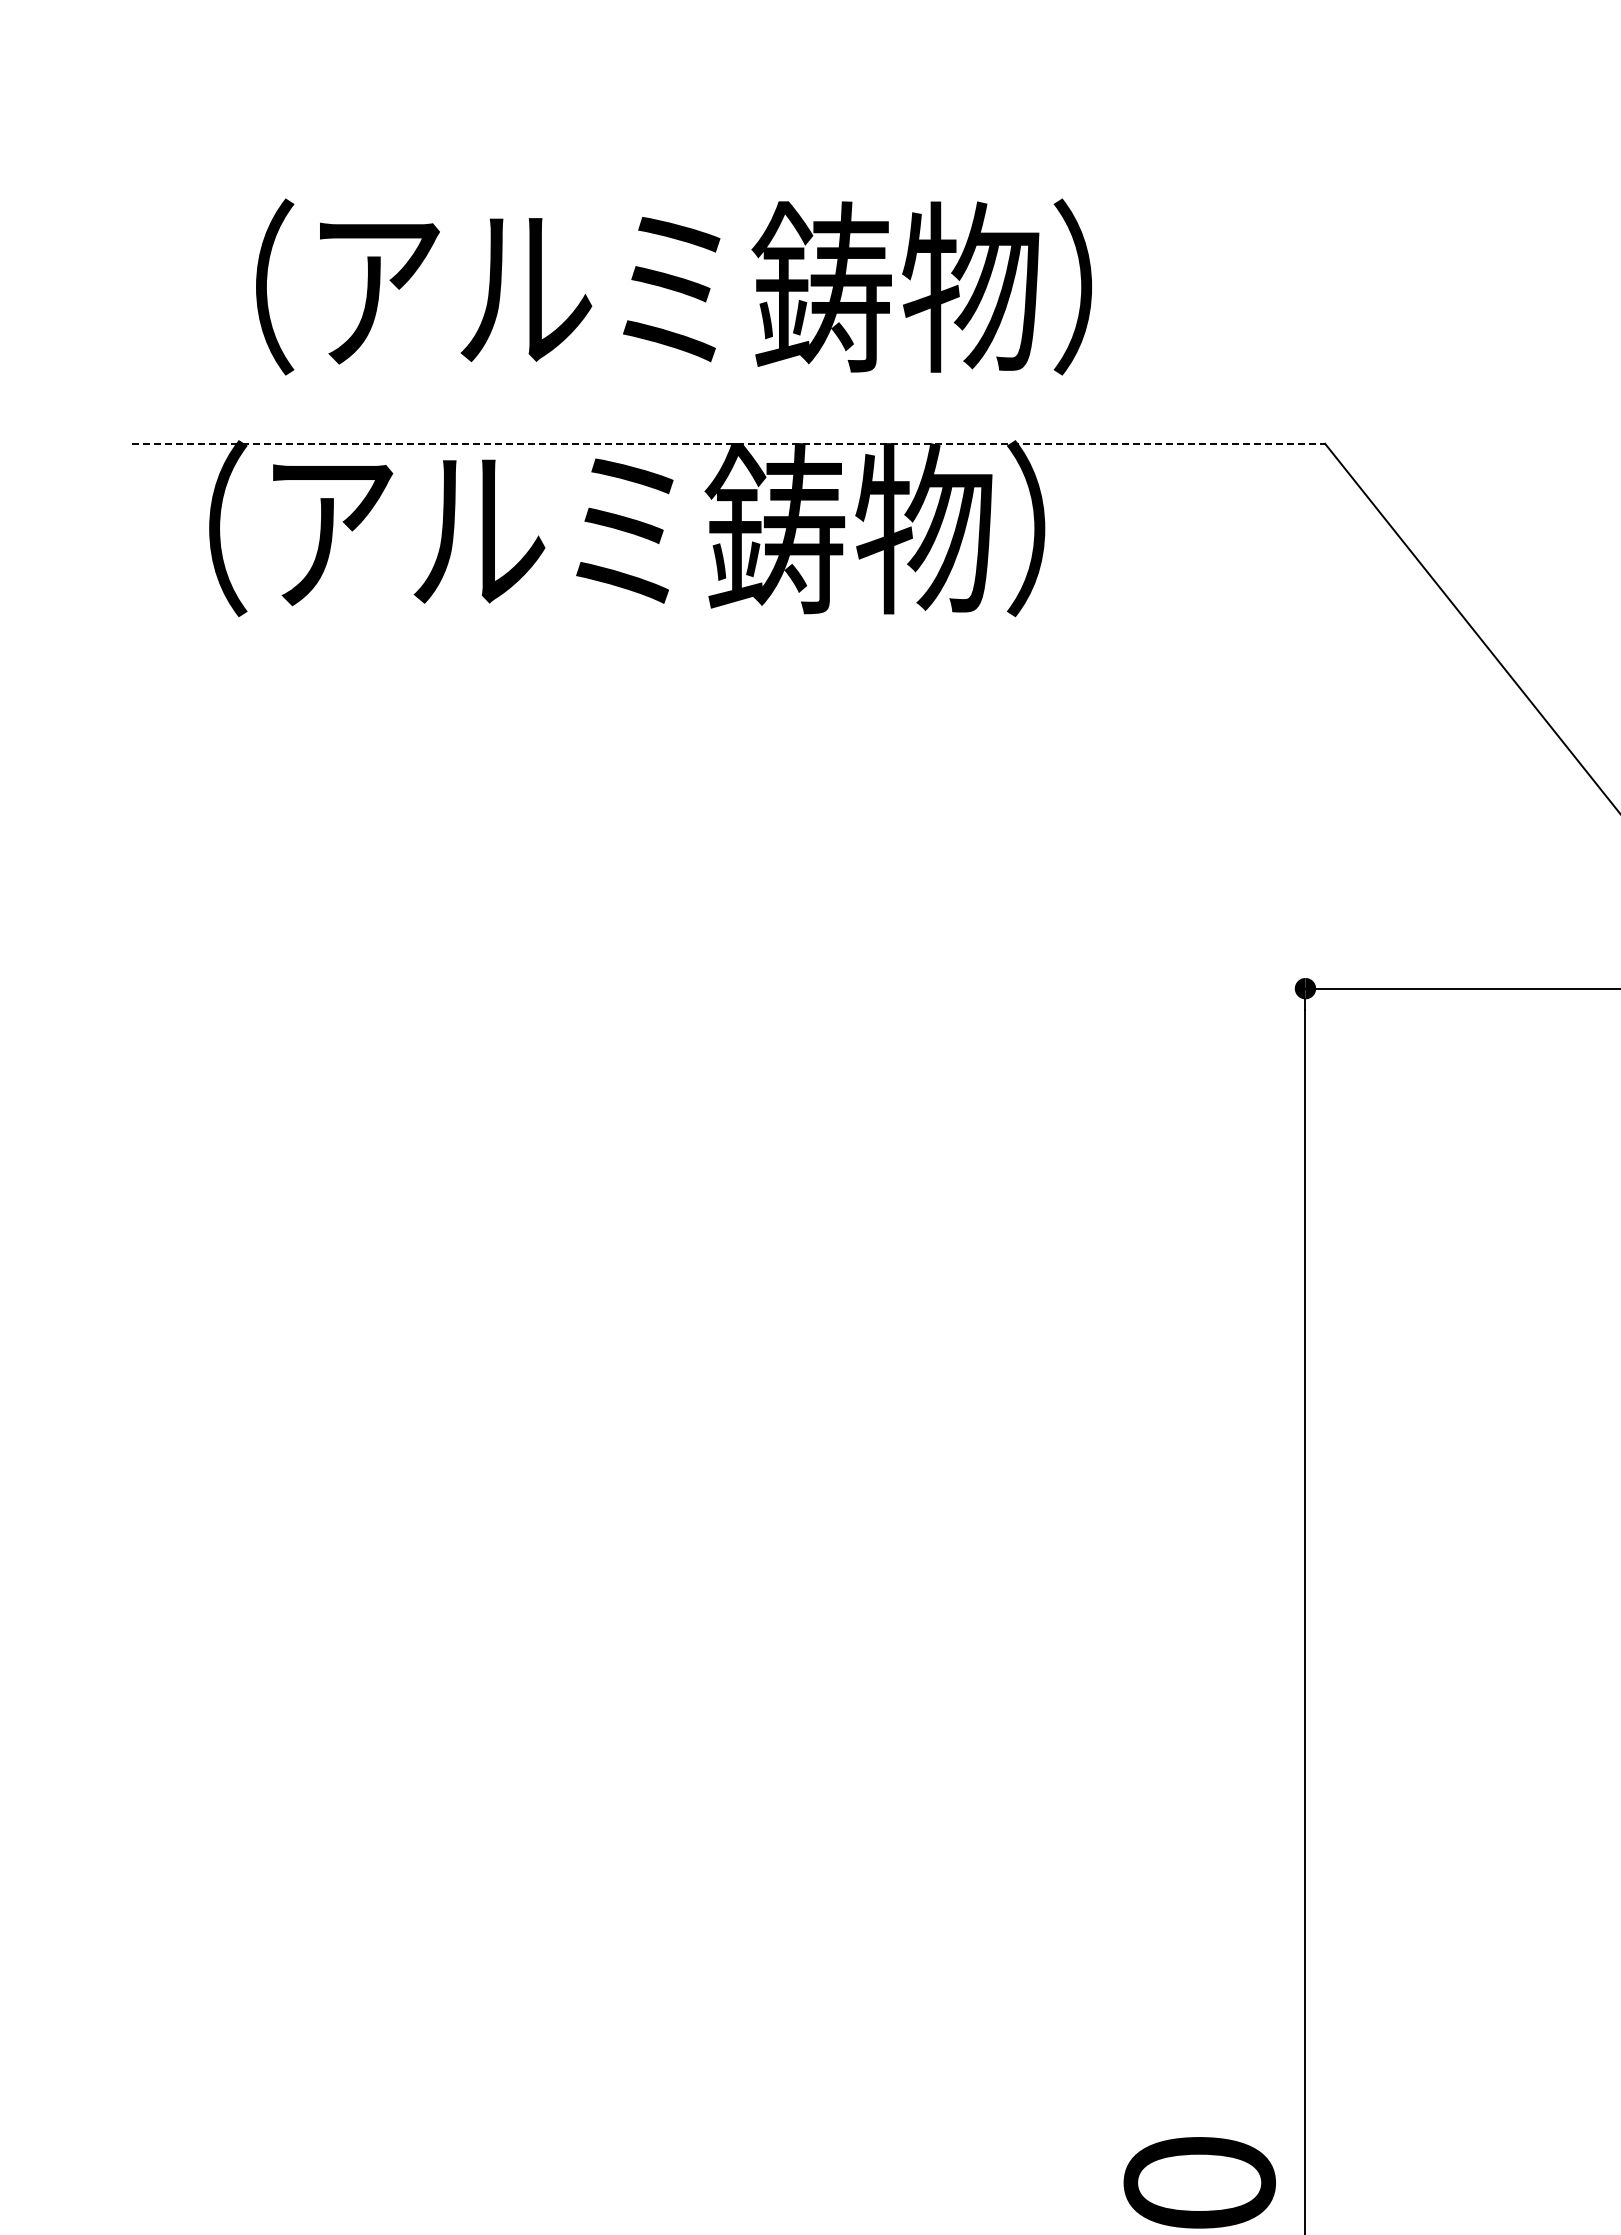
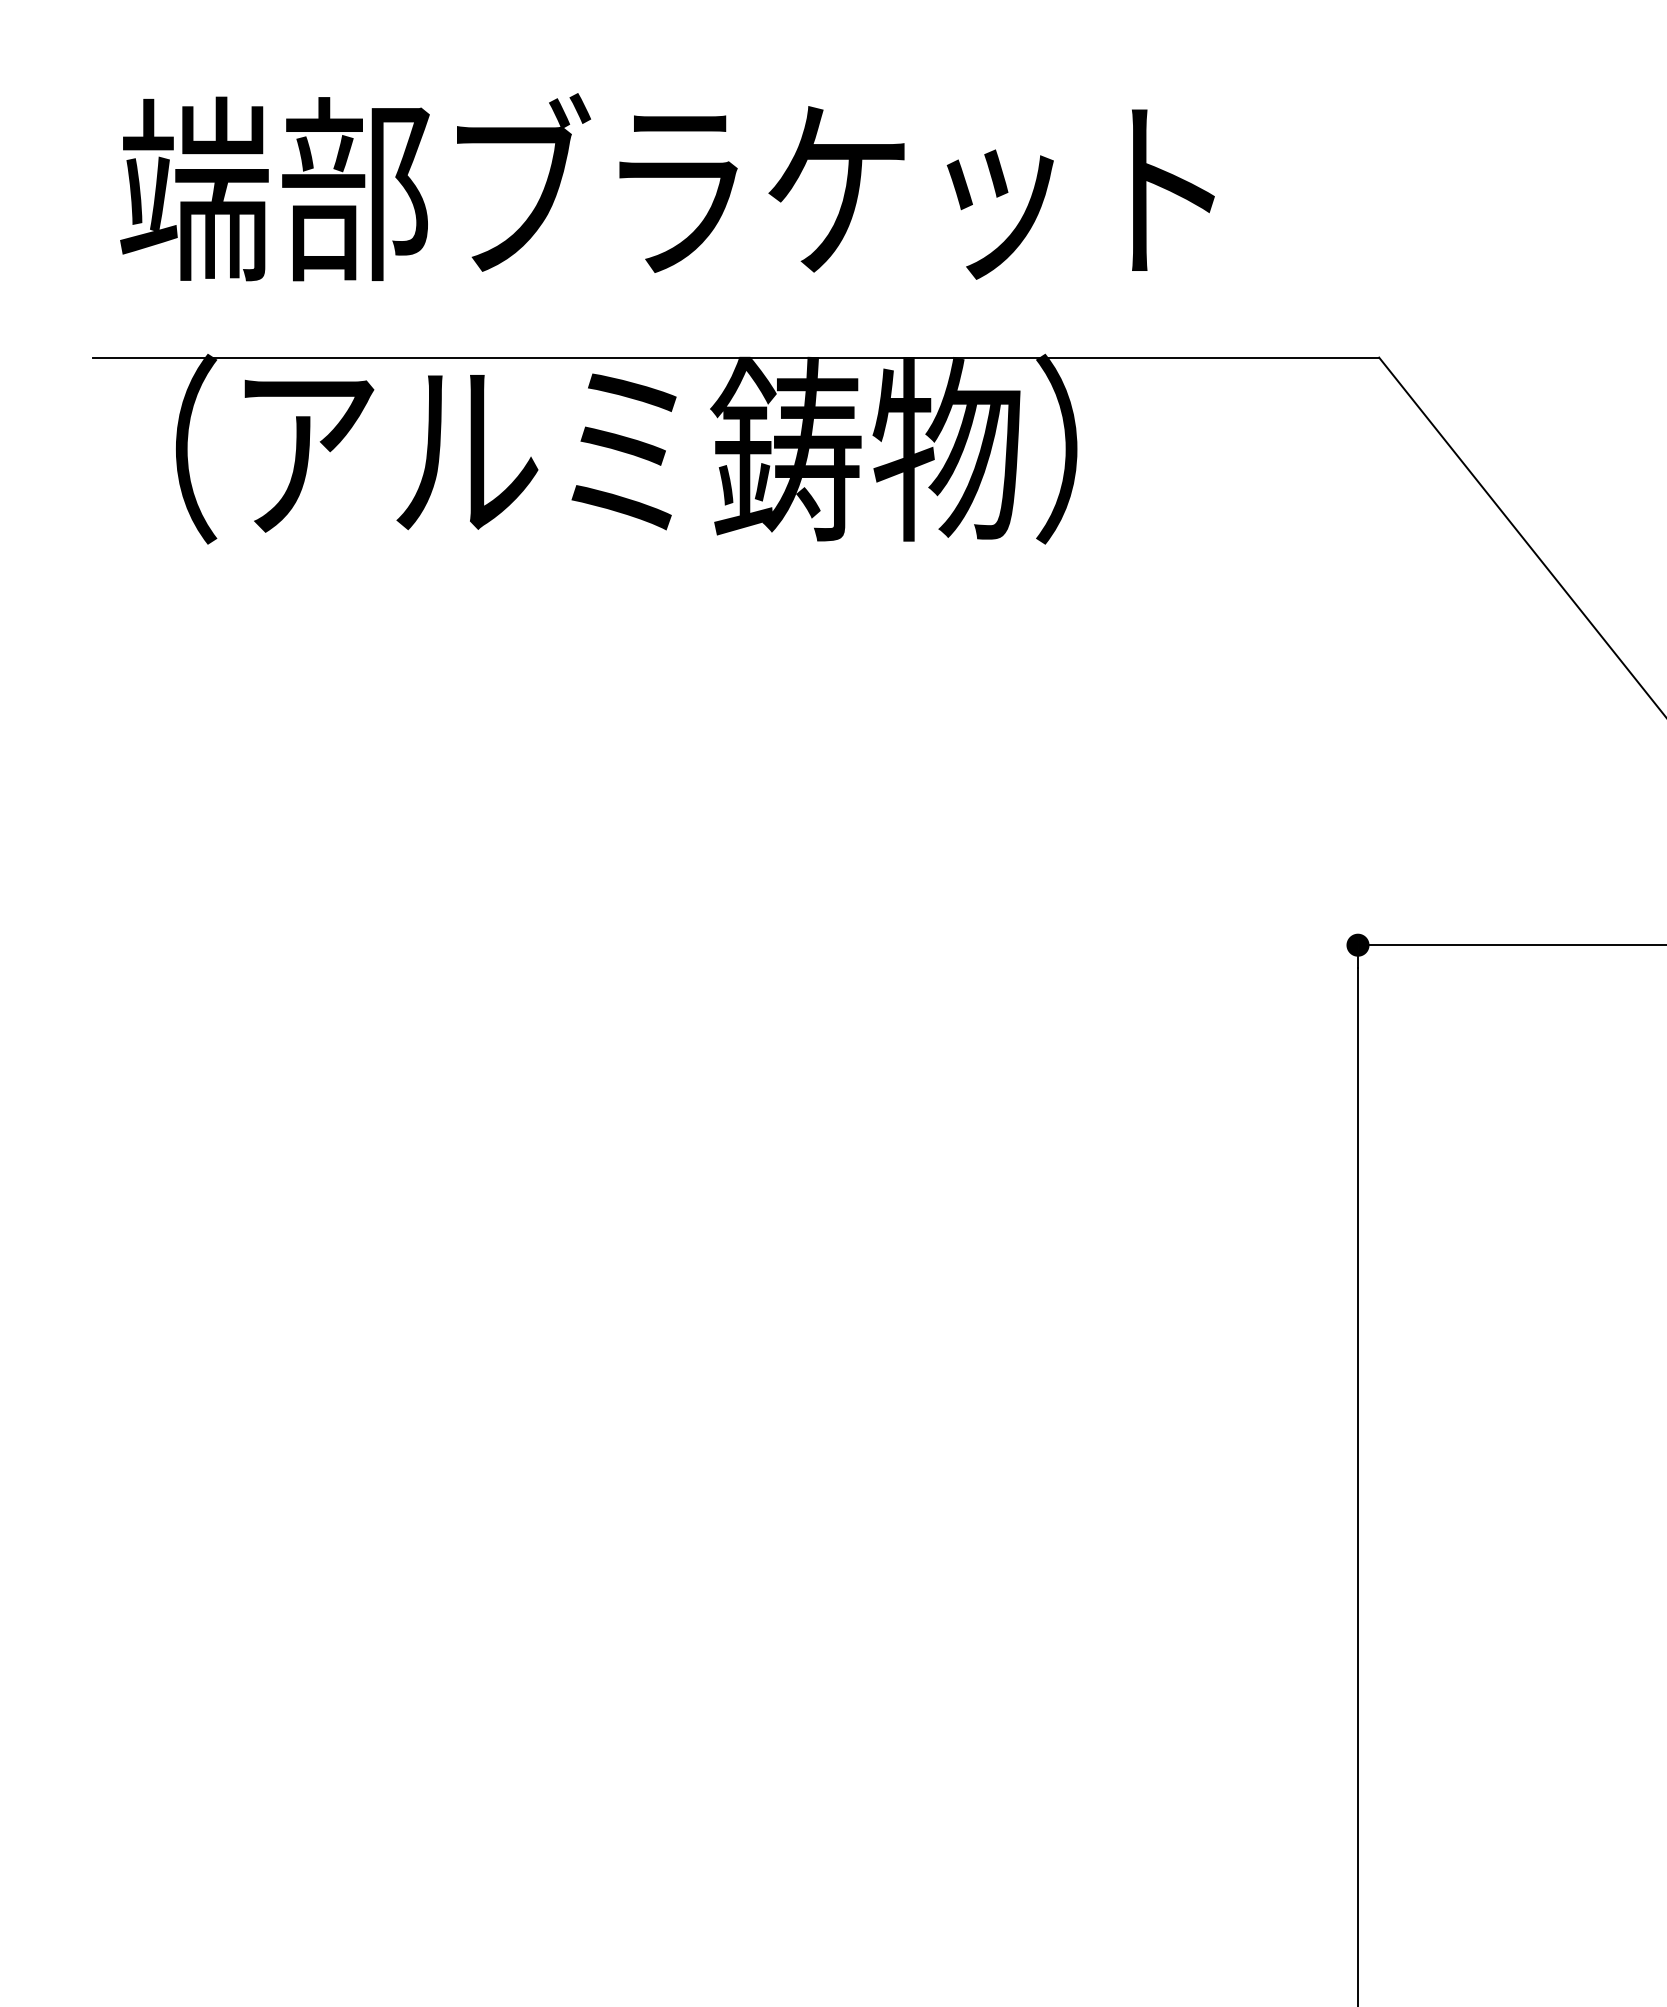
text: (664, 286) -> (666, 188), （アルミ鋳物） -> 端部ブラケット
line: (729, 443) -> (736, 357), dashed -> solid

